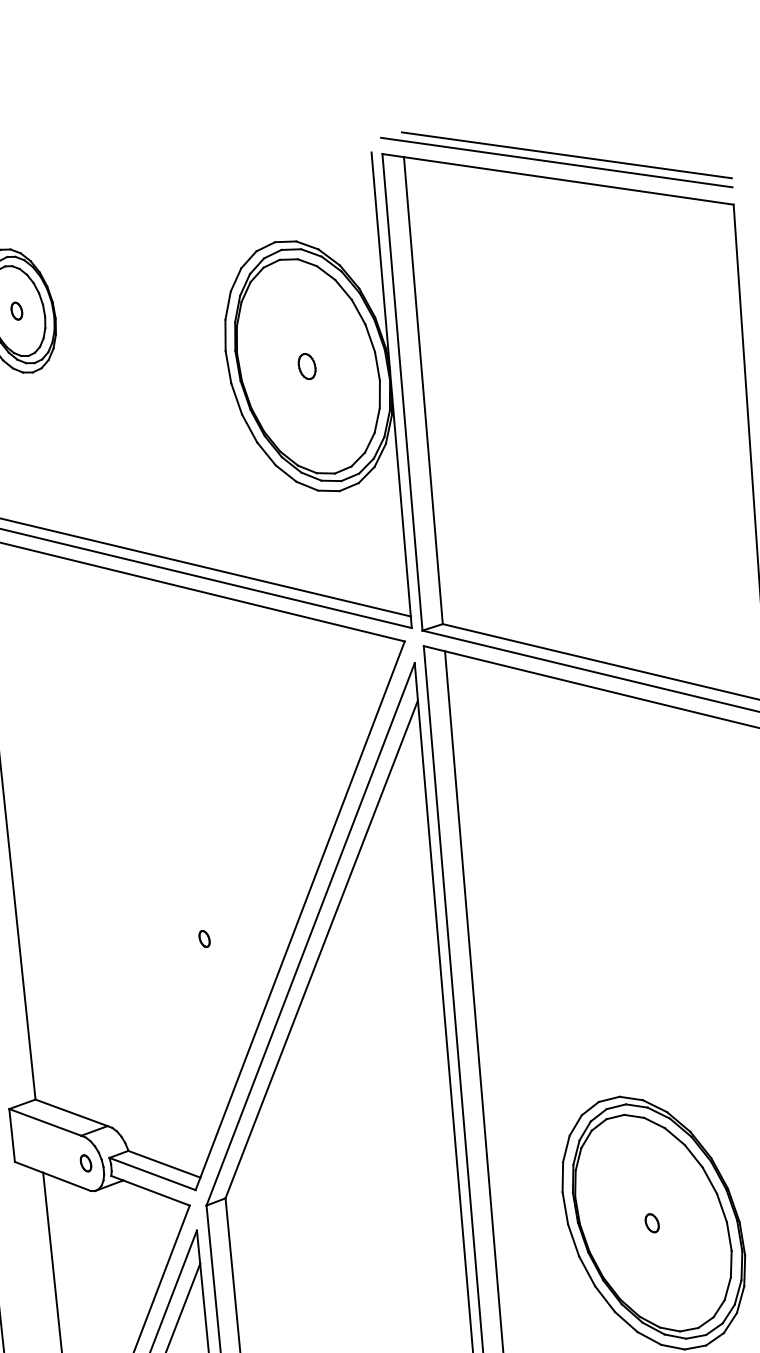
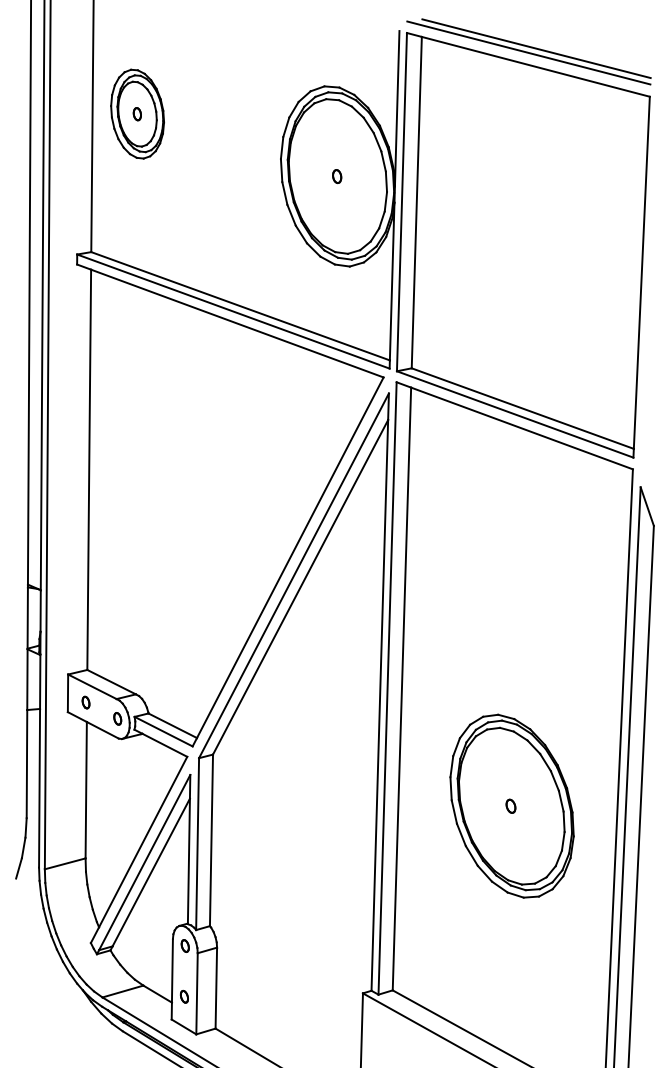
part: (307, 366) -> (337, 176), size x0.71
part: (203, 938) -> (85, 702), moved

